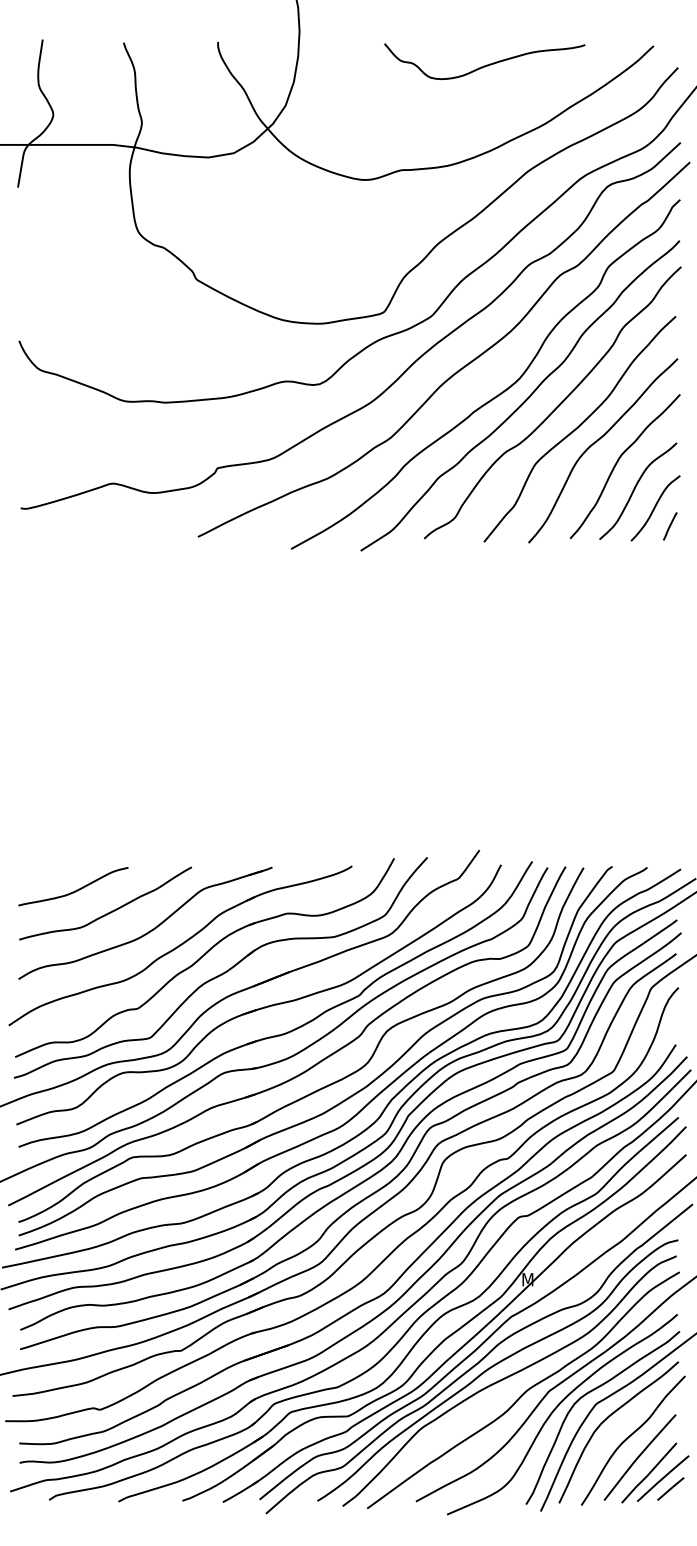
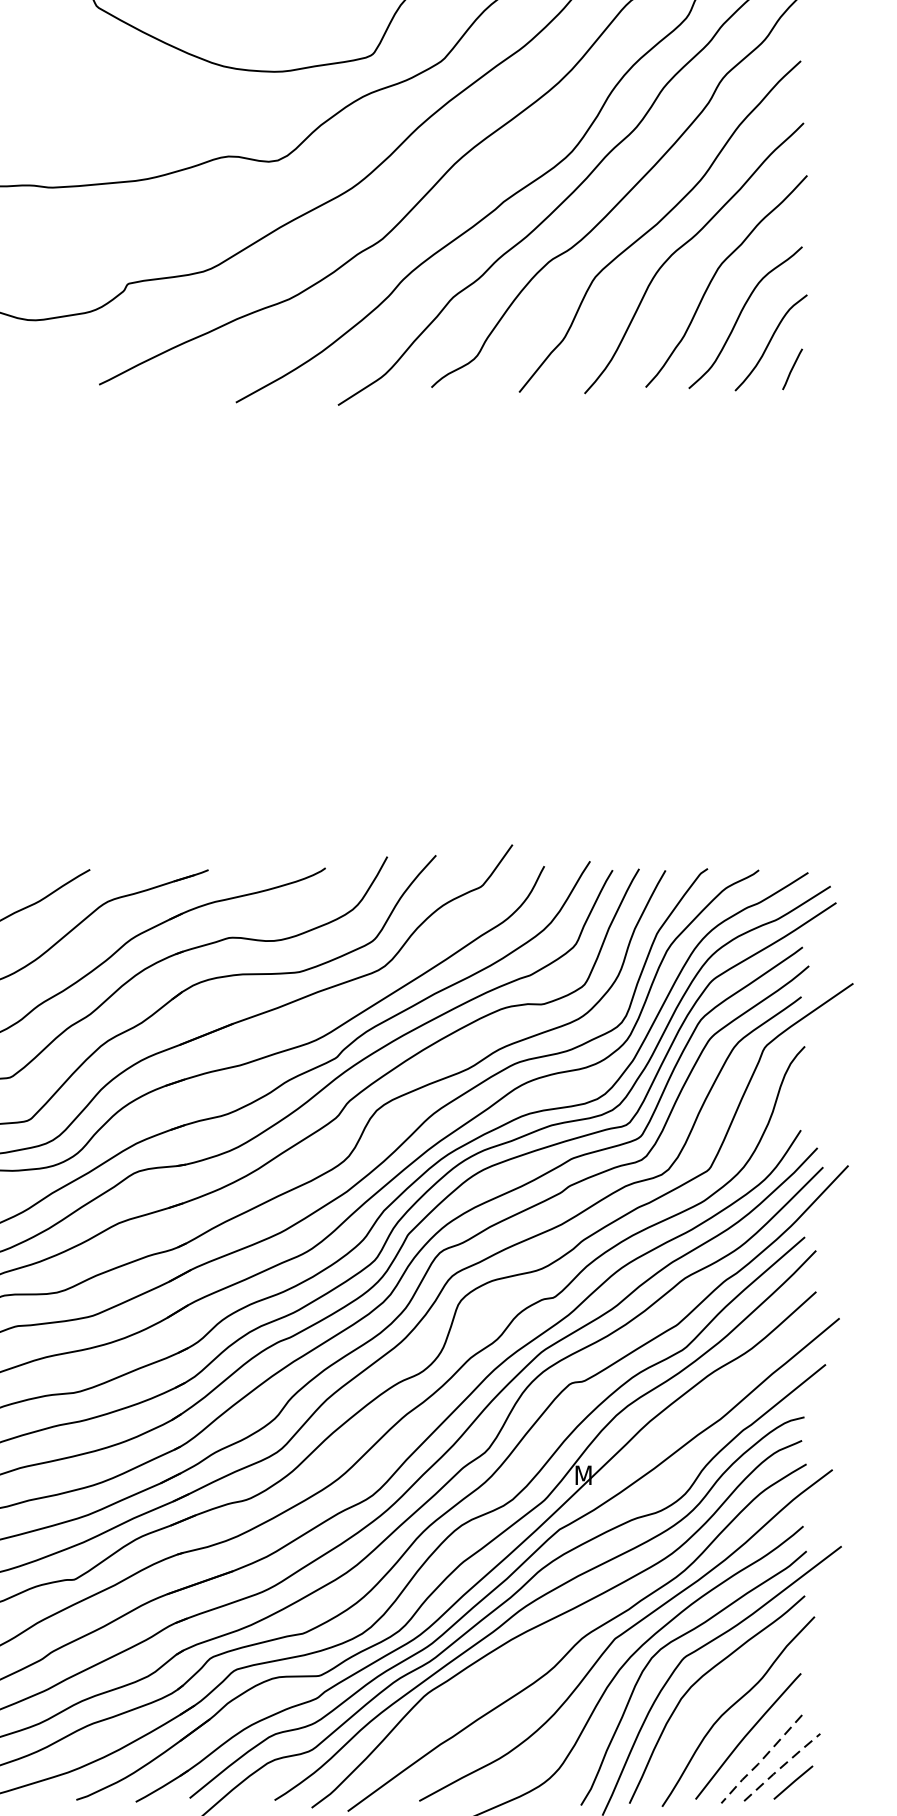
line: (648, 1474) -> (760, 1761), solid -> dashed
line: (663, 1477) -> (782, 1765), solid -> dashed

